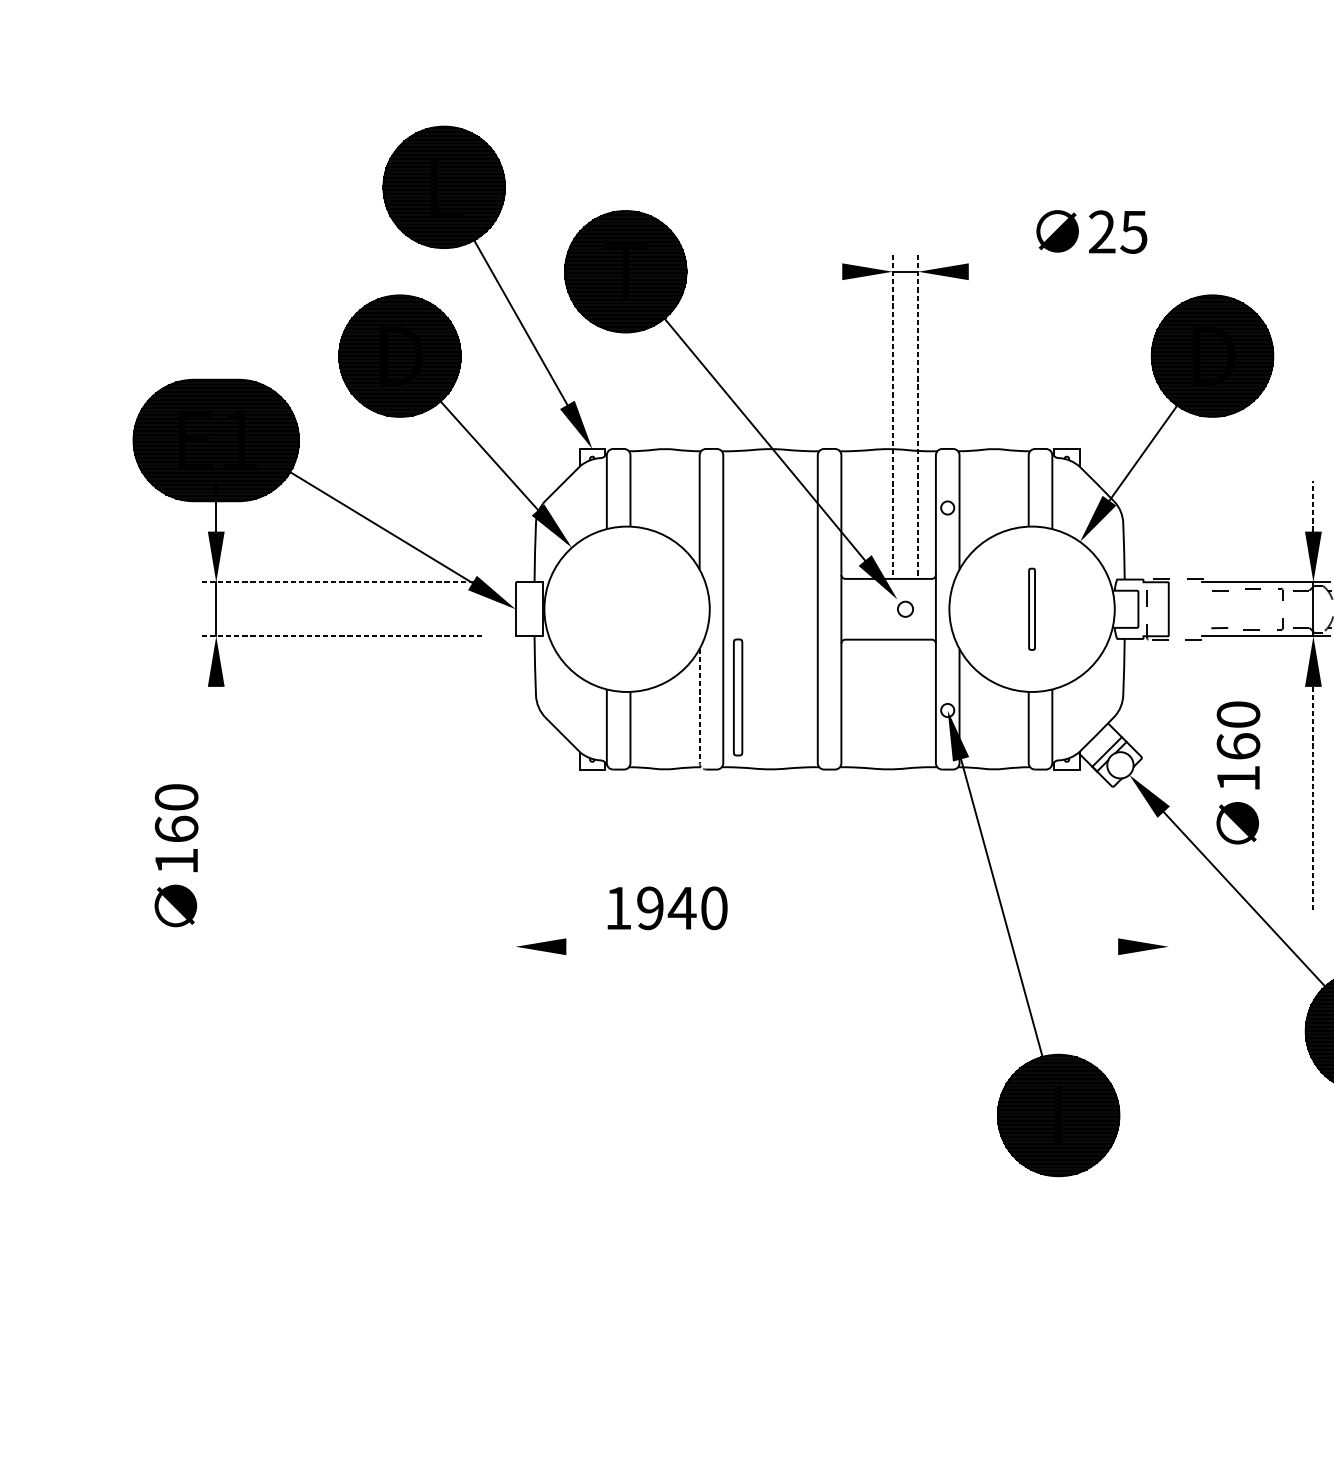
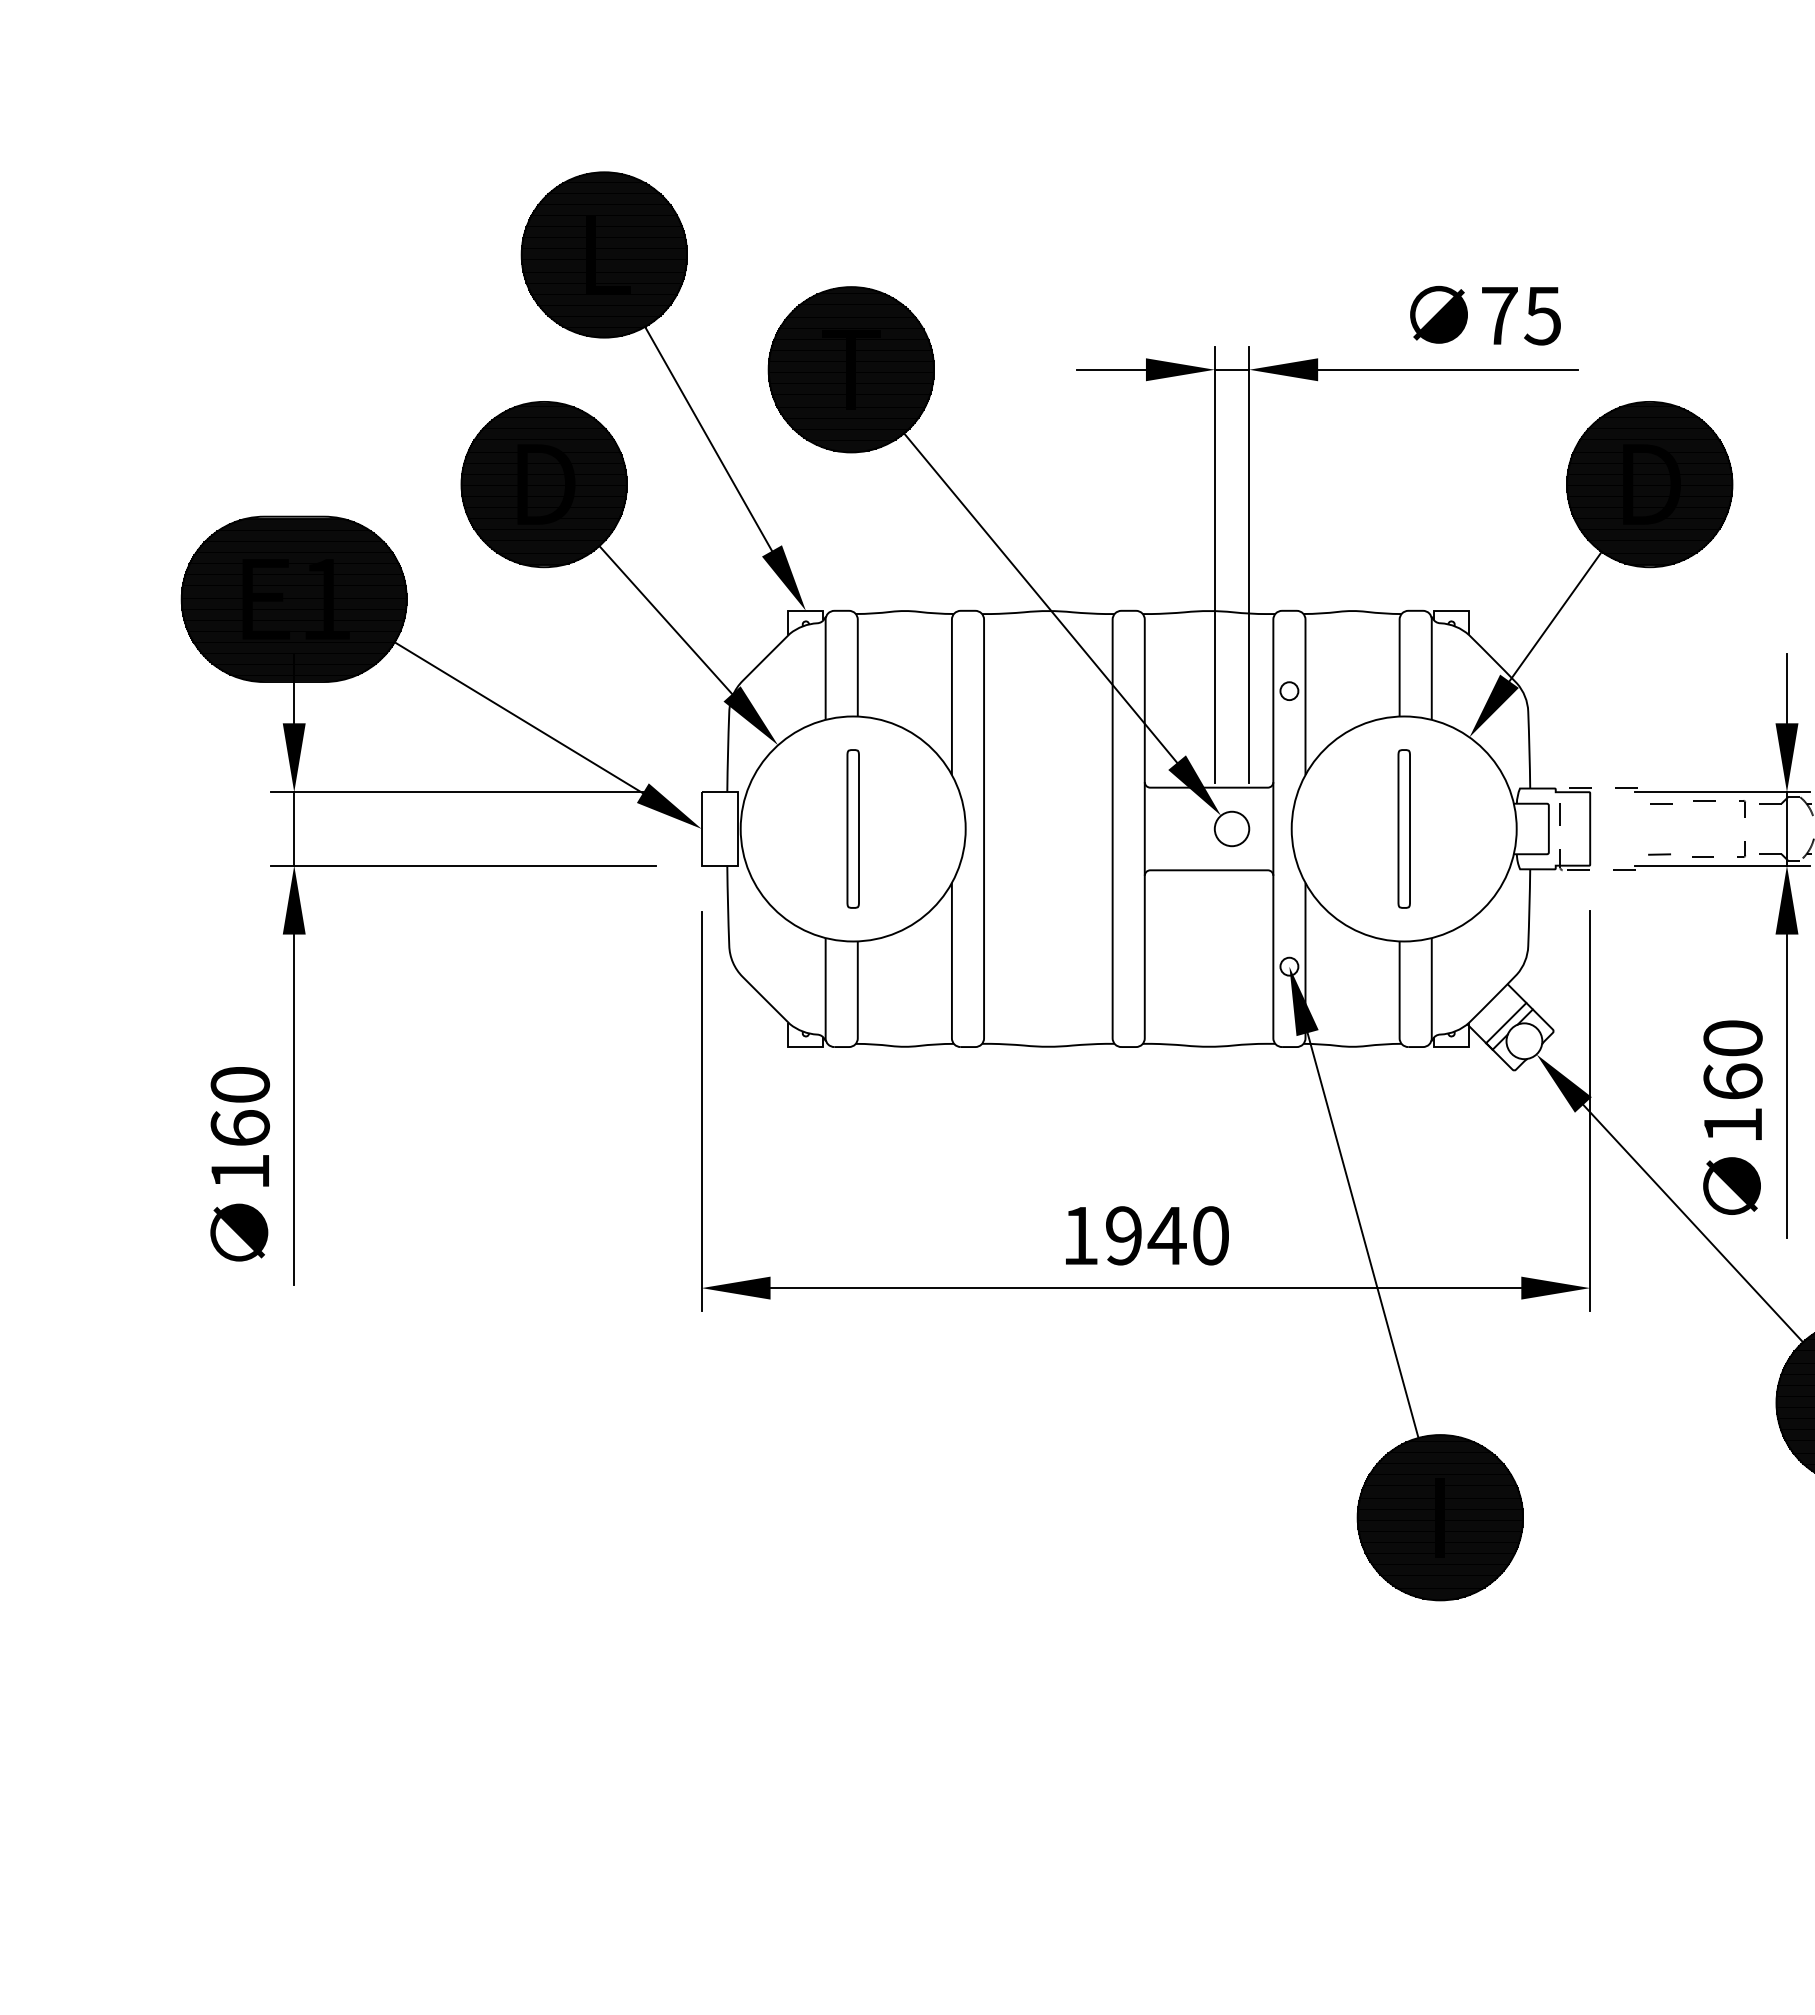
text: (1102, 231) -> (1499, 315), 25 -> 75
line: (816, 271) -> (1111, 369), added
line: (1064, 271) -> (1448, 369), added
line: (892, 414) -> (1214, 564), dashed -> solid
line: (918, 414) -> (1249, 564), dashed -> solid
line: (1313, 506) -> (1786, 688), dashed -> solid
line: (340, 582) -> (463, 792), dashed -> solid
circle: (905, 608) -> (1231, 828), size x1.67
part: (1031, 608) -> (1403, 828), size x1.43
line: (340, 636) -> (463, 865), dashed -> solid
part: (737, 697) -> (852, 828), moved
line: (699, 714) -> (951, 972), dashed -> solid
text: (1238, 772) -> (1732, 1117), moved
line: (1313, 798) -> (1786, 1086), dashed -> solid
line: (216, 815) -> (294, 1109), added
line: (515, 816) -> (701, 1111), added
line: (1169, 816) -> (1590, 1110), added
text: (667, 908) -> (1147, 1235), moved
line: (841, 947) -> (1145, 1288), added

